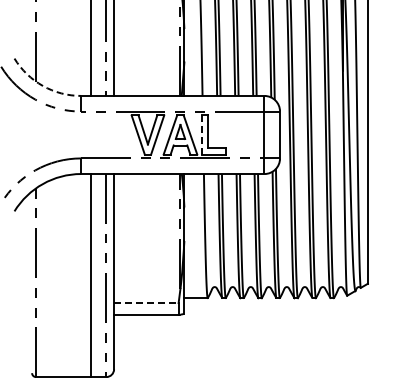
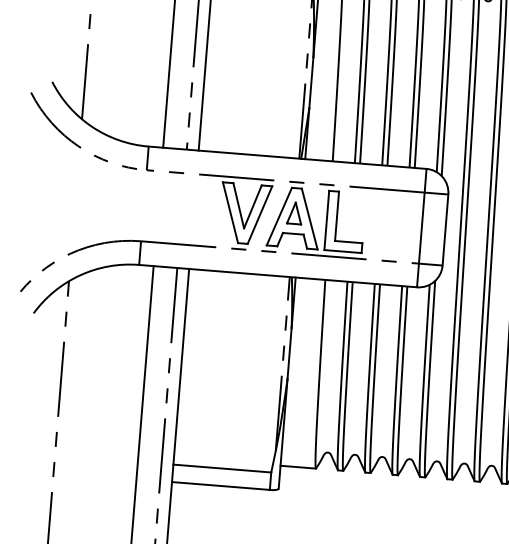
arc: (42, 85) -> (91, 126), dashed -> solid
line: (201, 135) -> (326, 221), dashed -> solid
line: (146, 303) -> (222, 469), dashed -> solid

